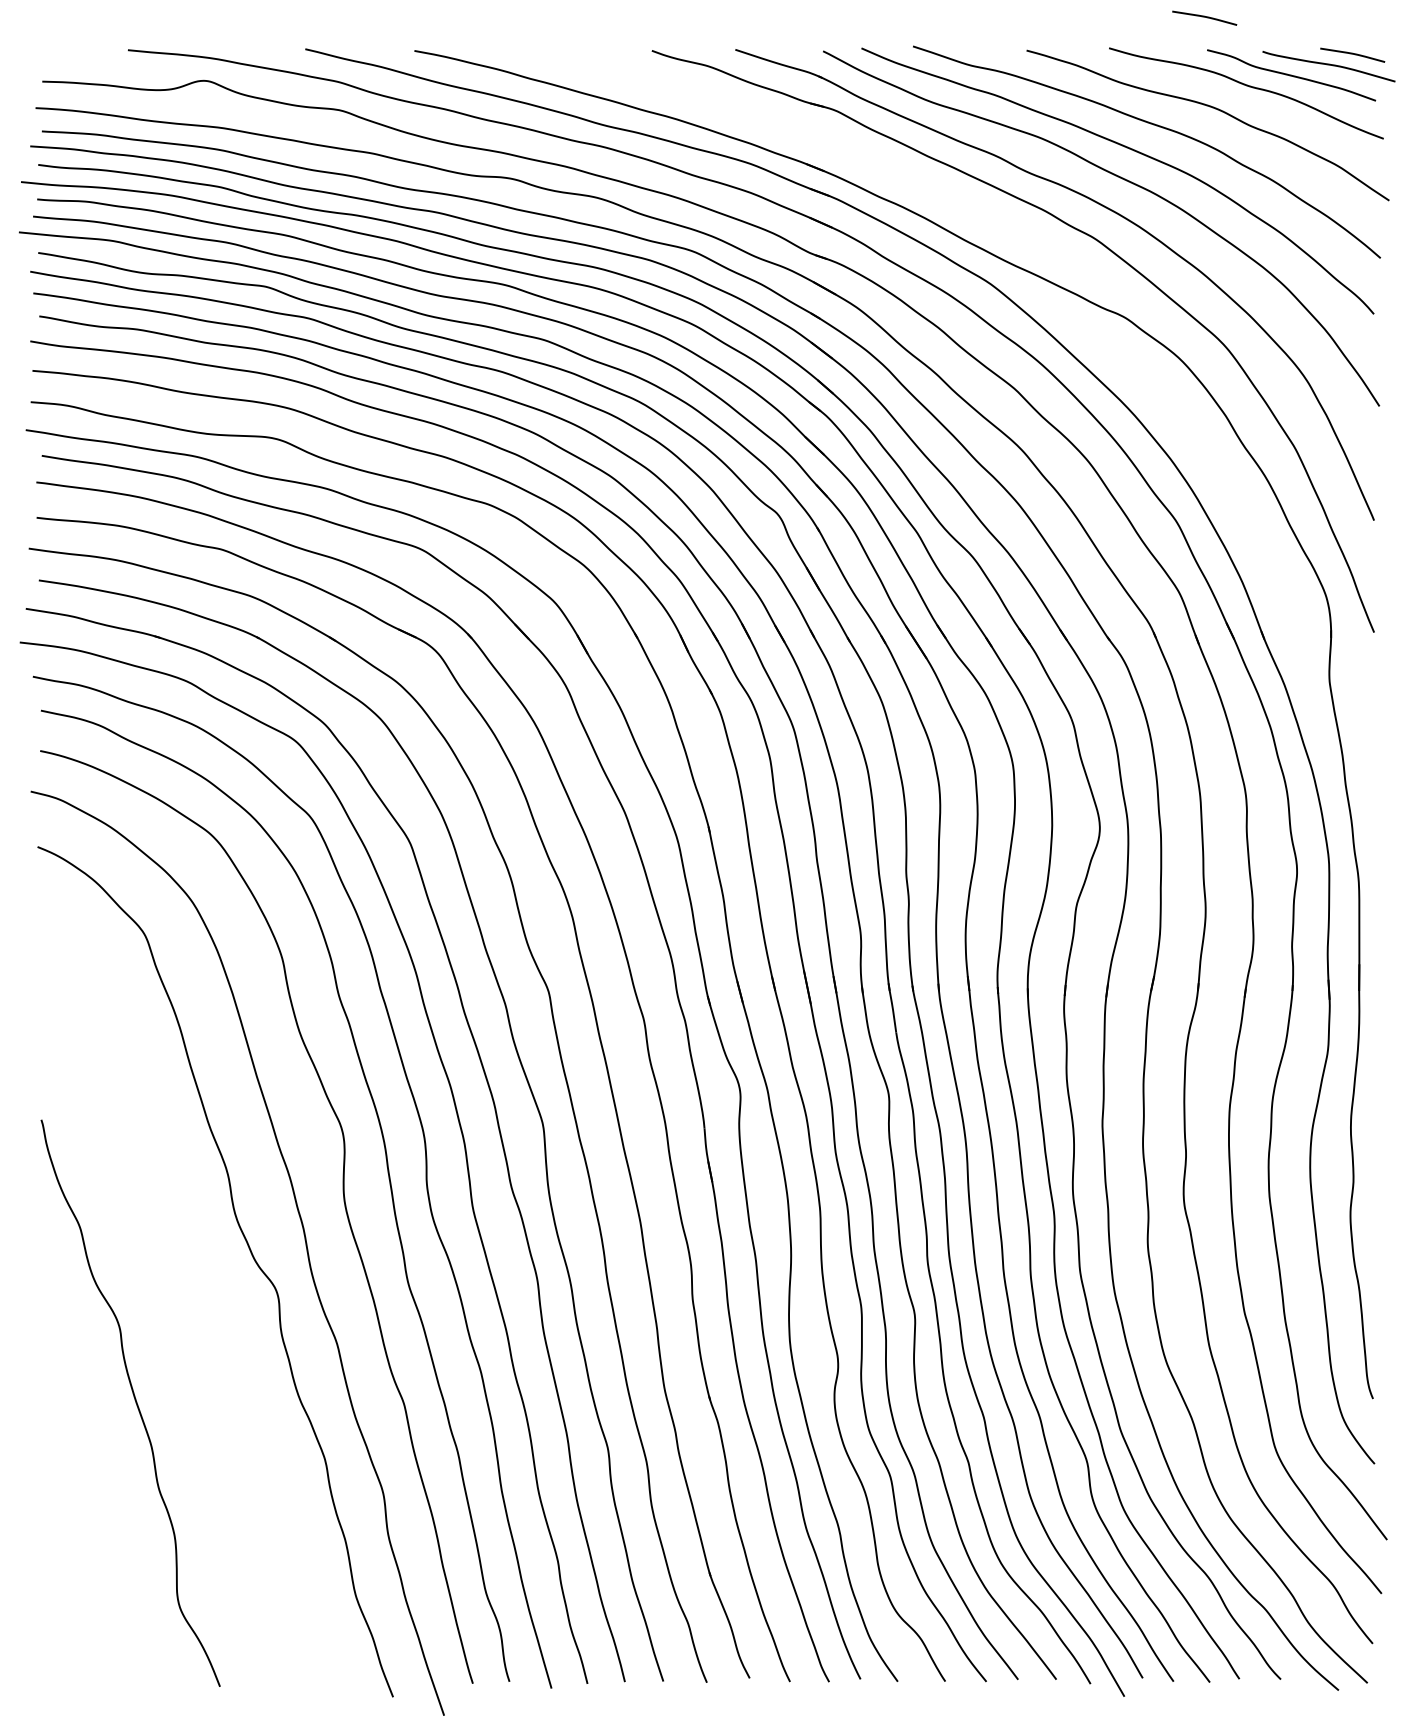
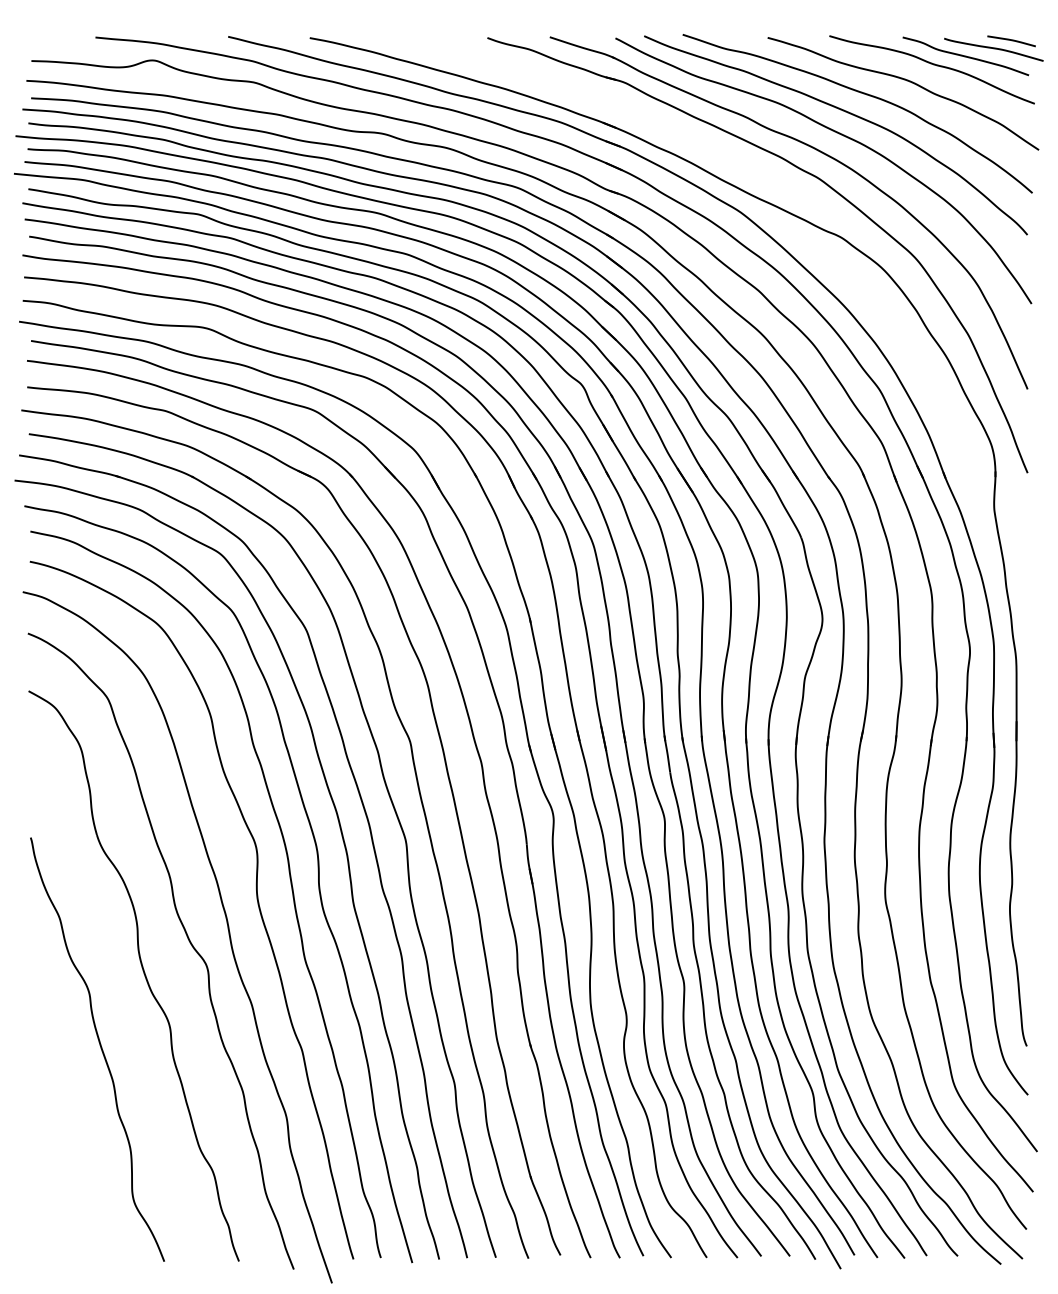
curve: (1204, 17) -> (900, 13), removed
part: (192, 1302) -> (143, 974), added

